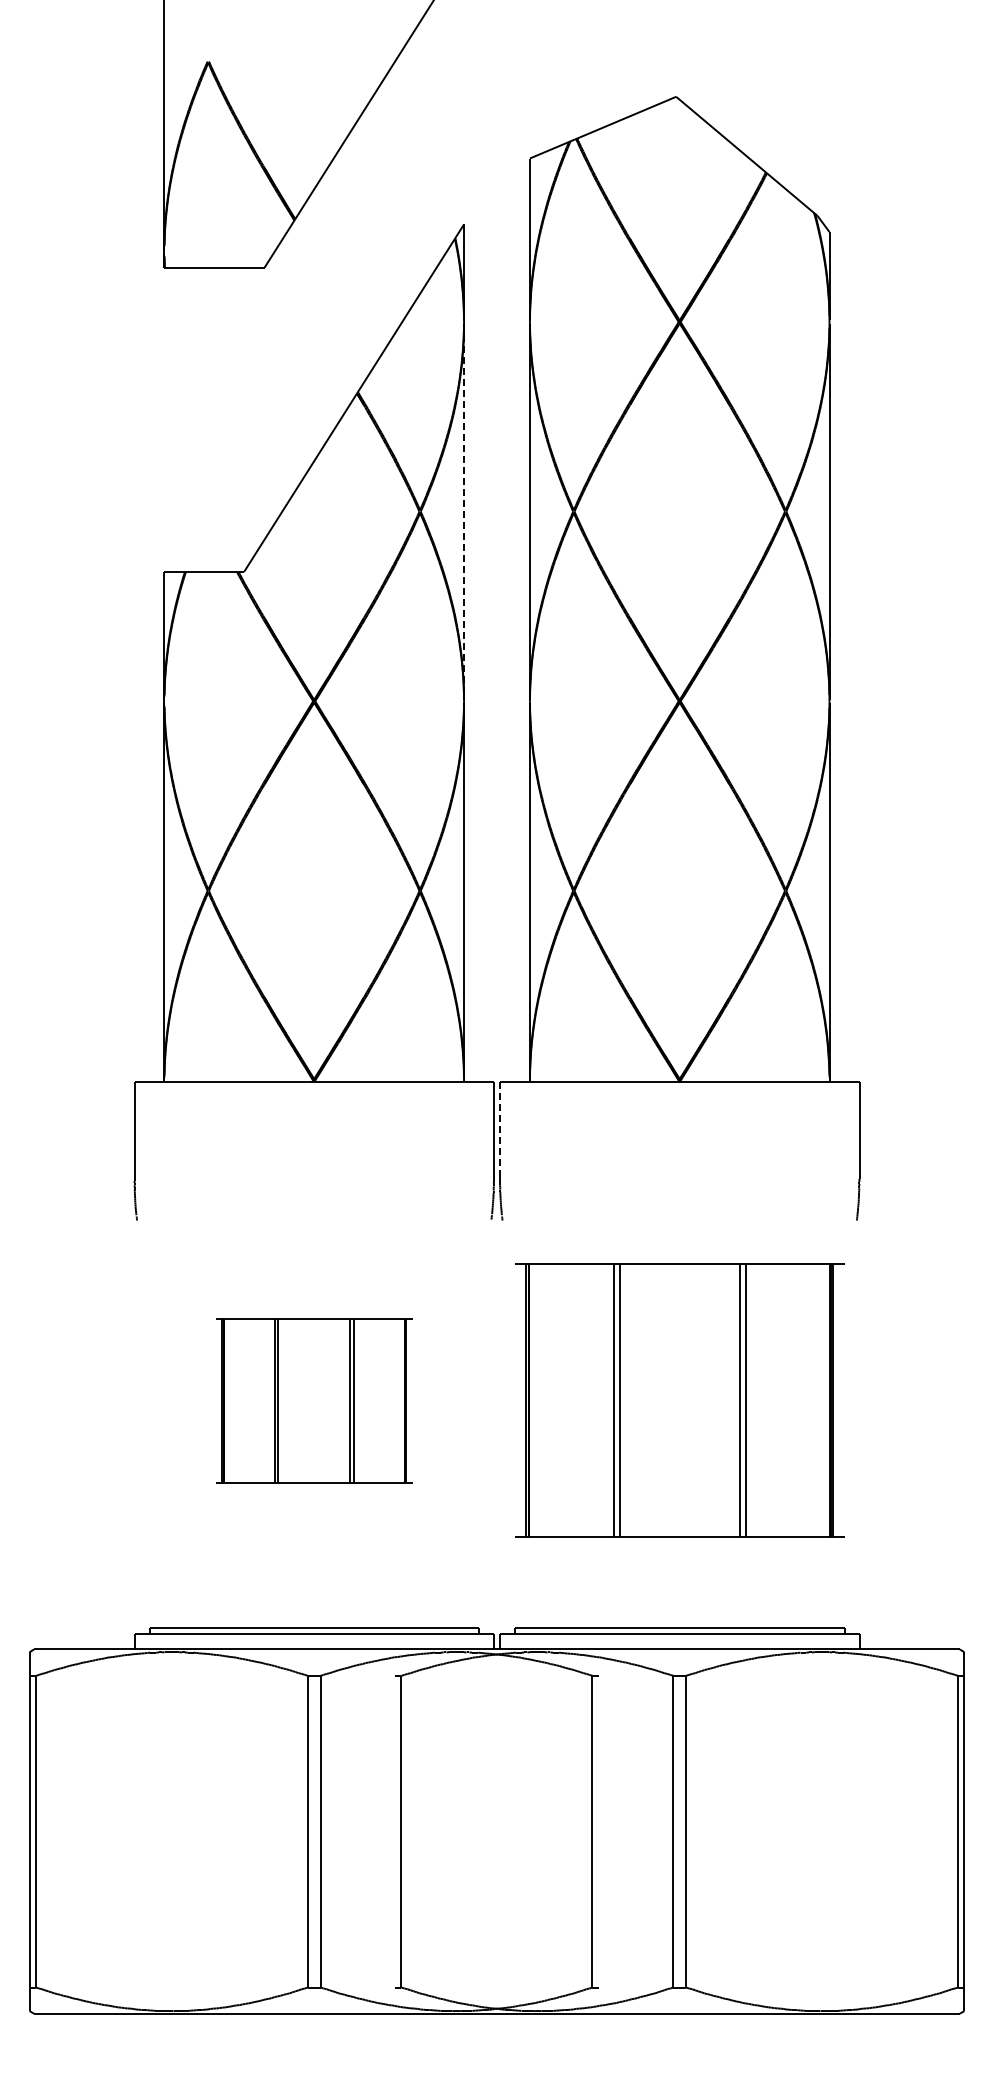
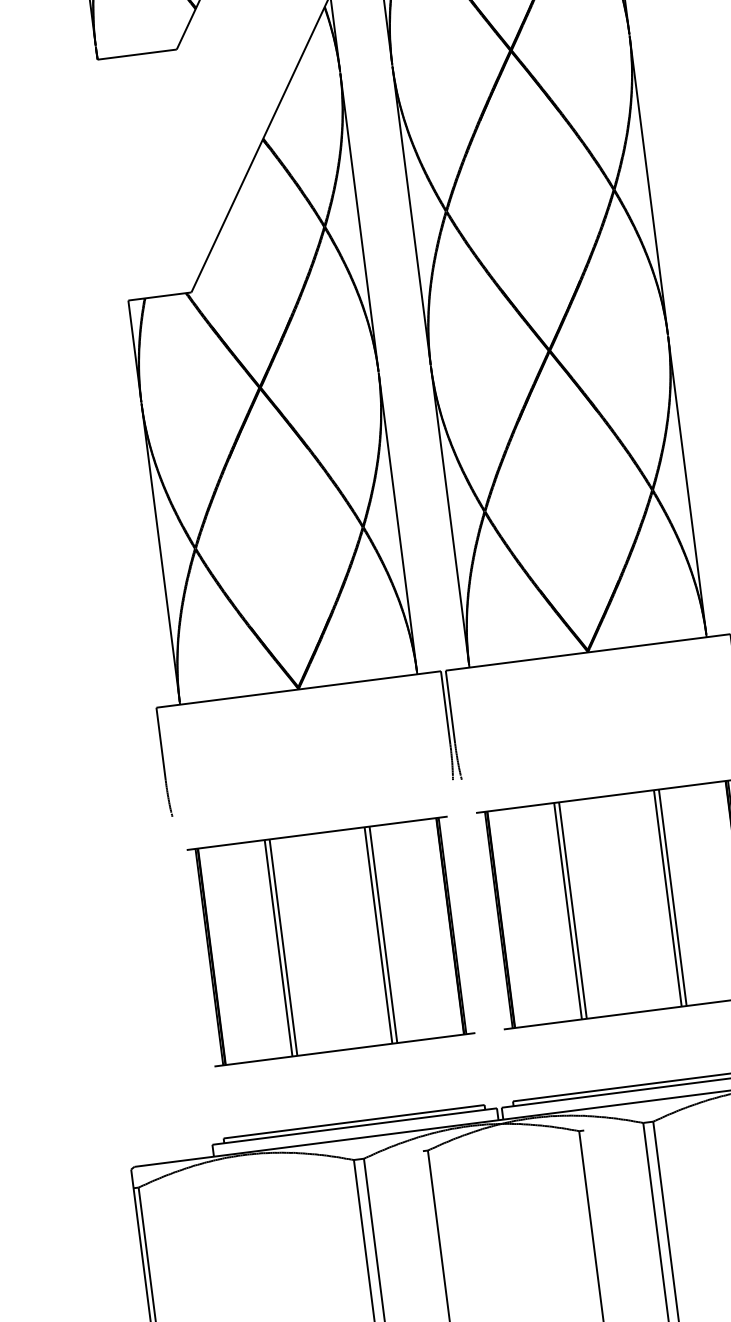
line: (464, 512) -> (359, 223), dashed -> solid
line: (500, 1128) -> (450, 707), dashed -> solid
part: (314, 1400) -> (331, 941), size x1.67

